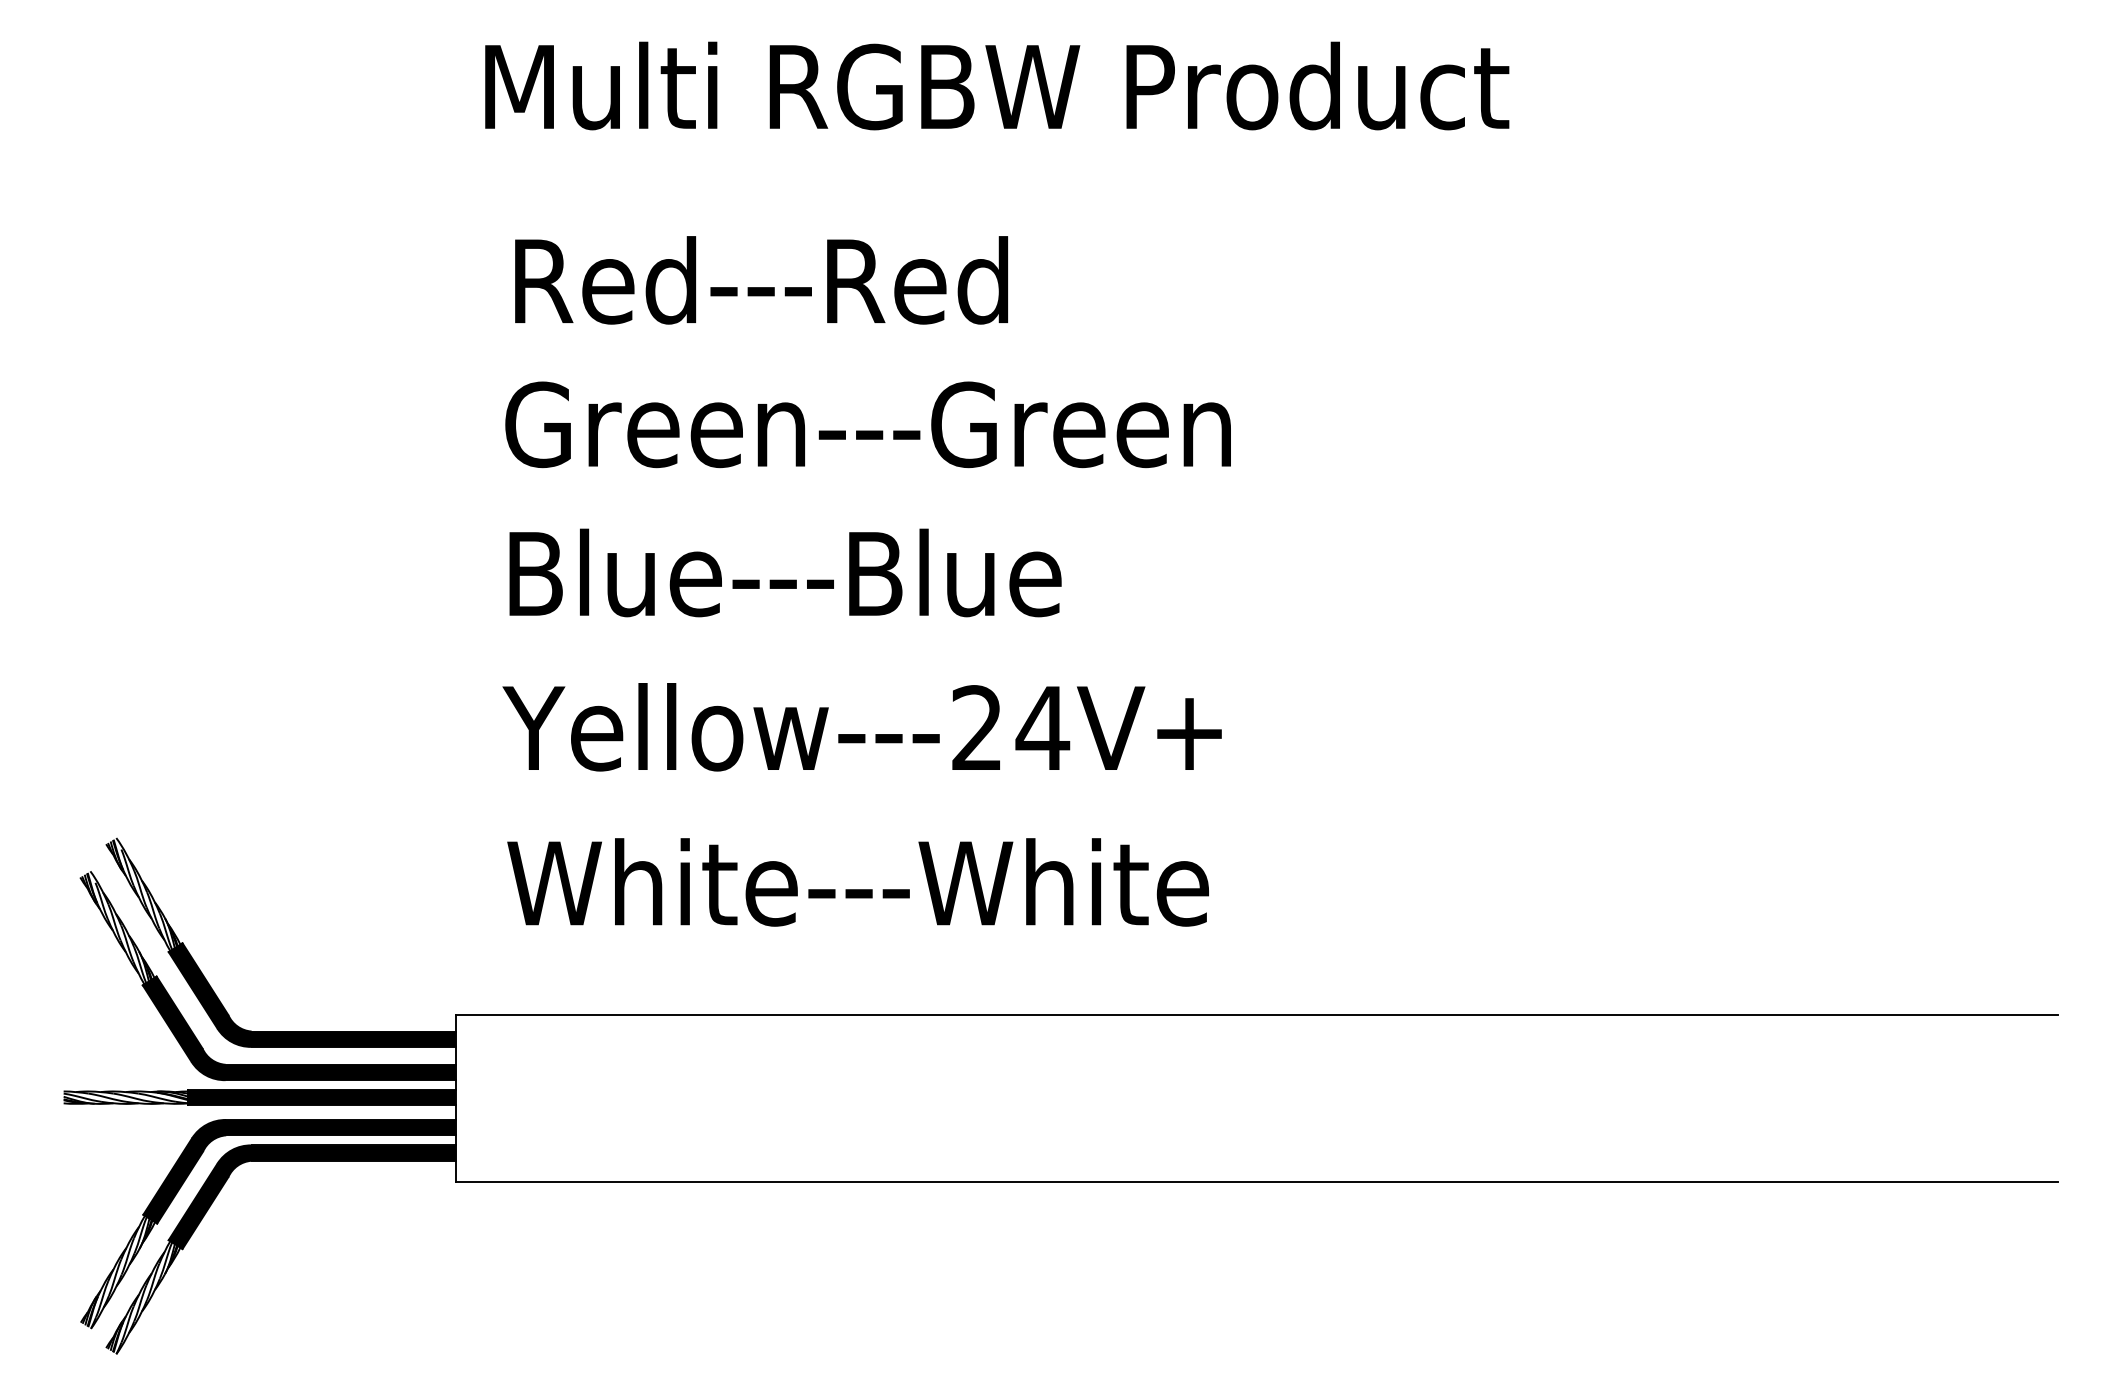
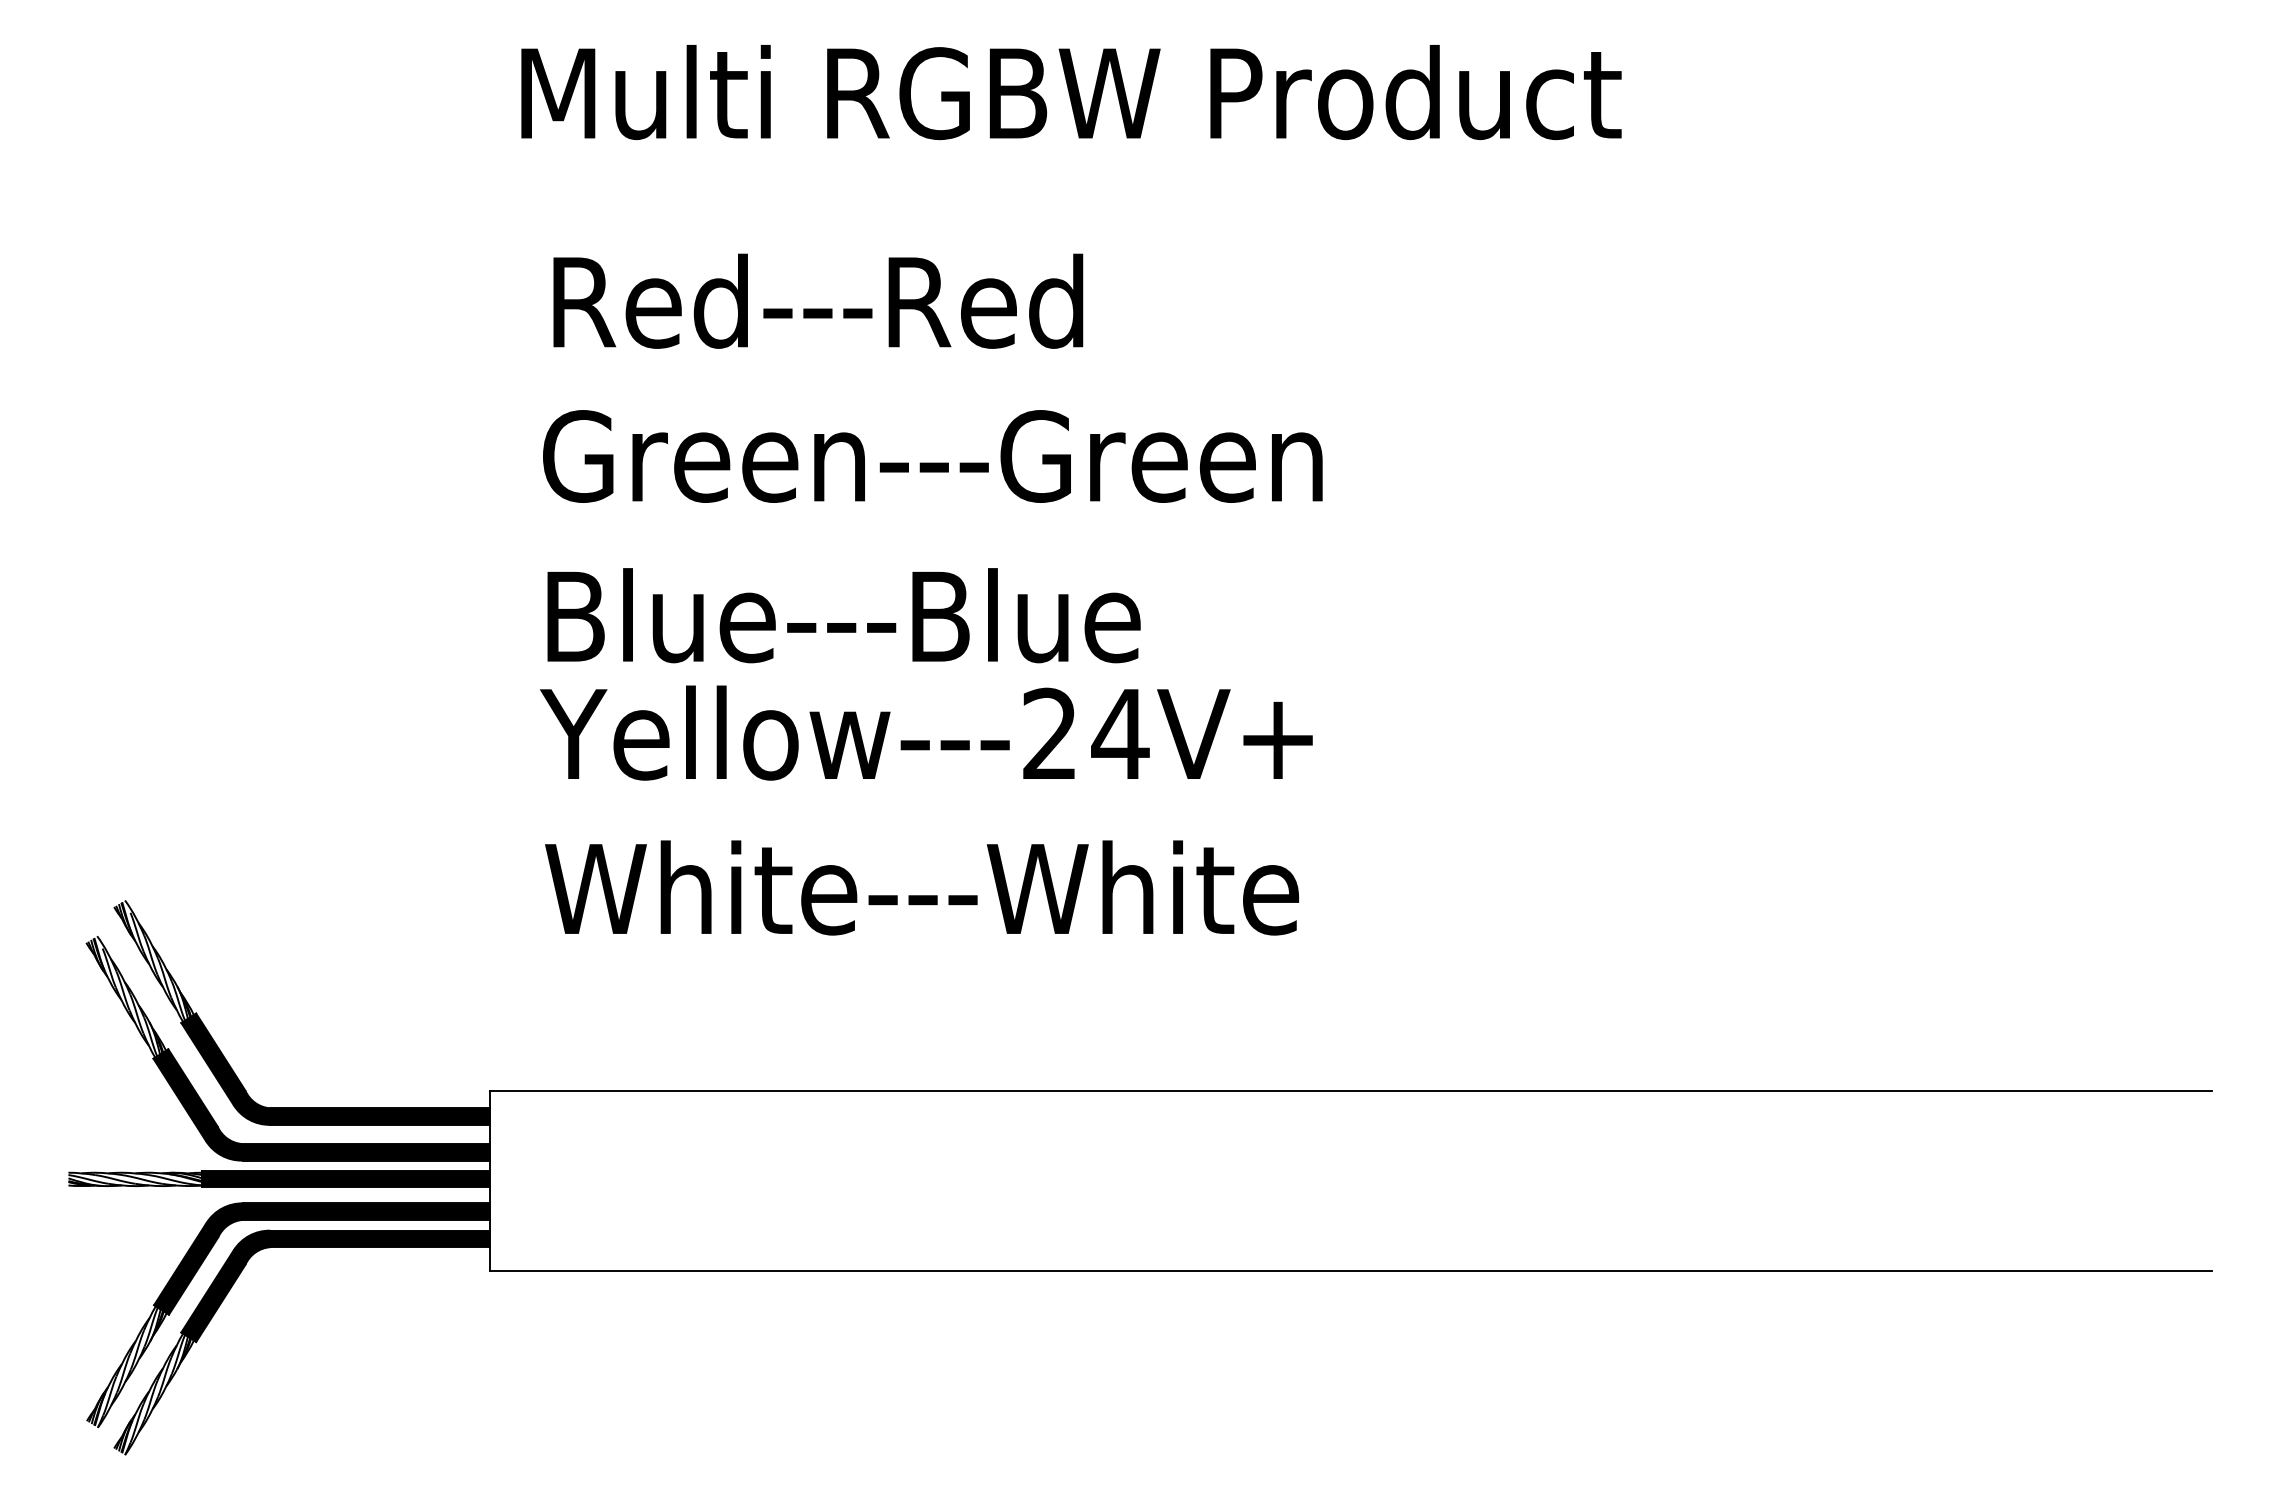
text: (861, 727) -> (925, 733), moved
text: (857, 882) -> (921, 888), moved

